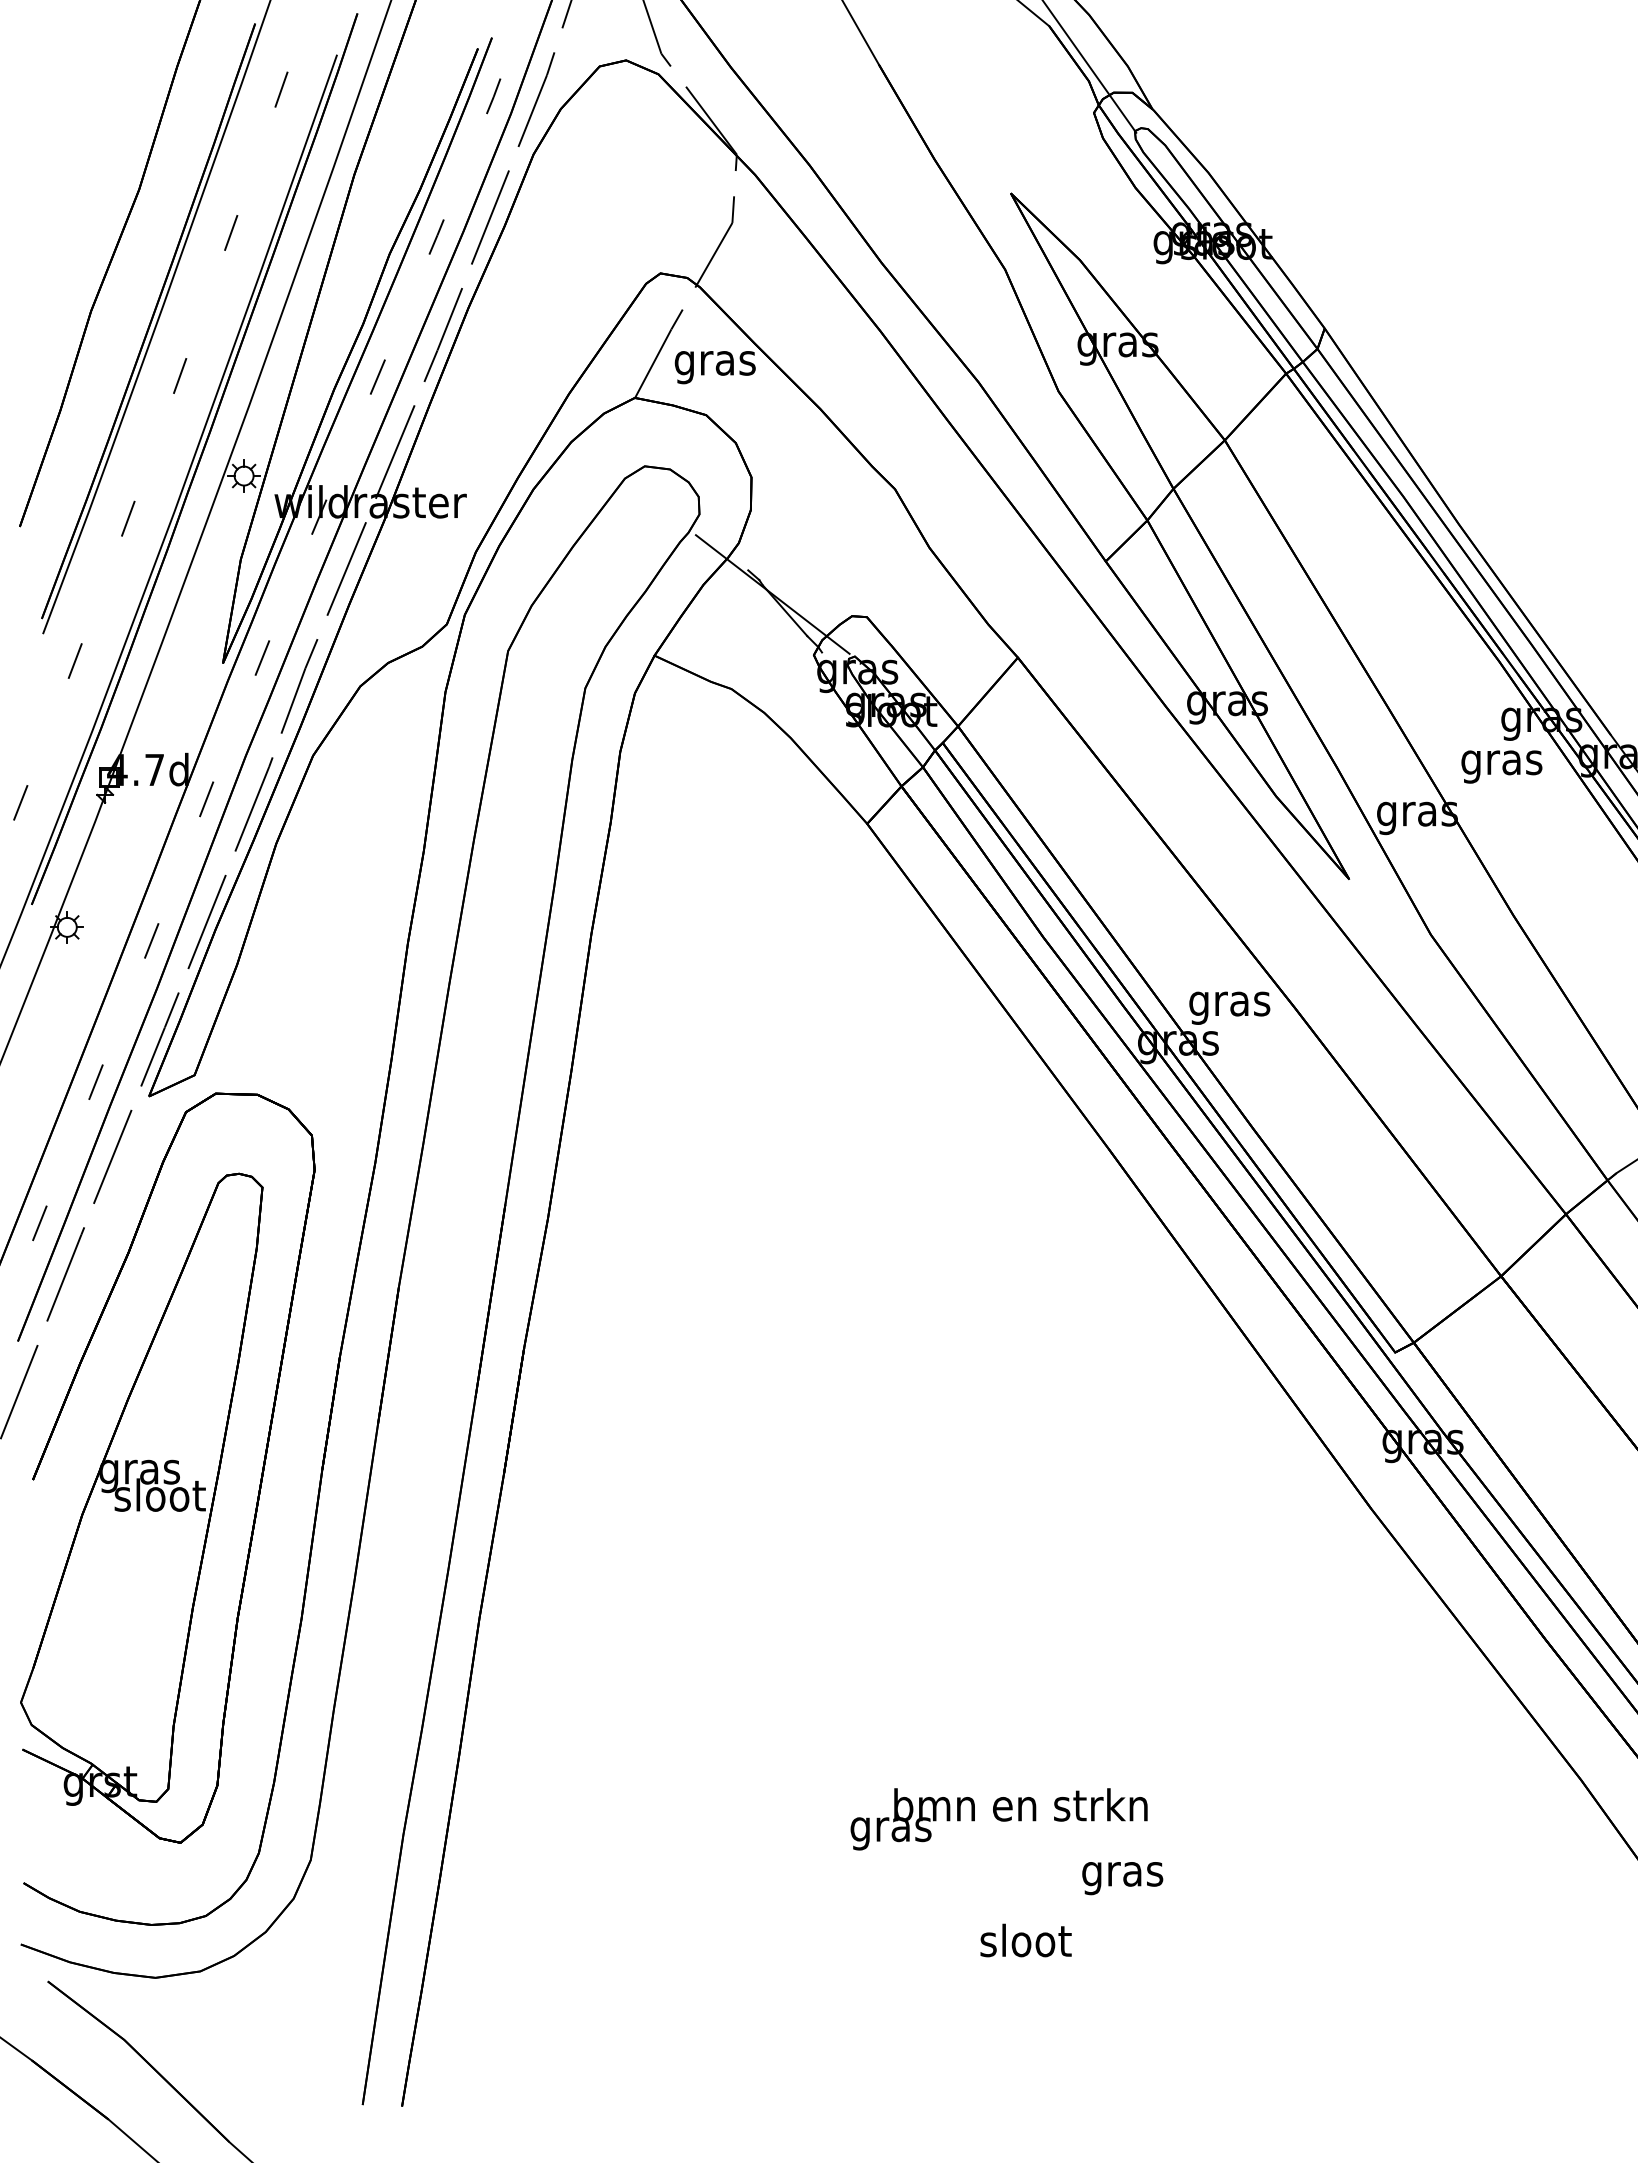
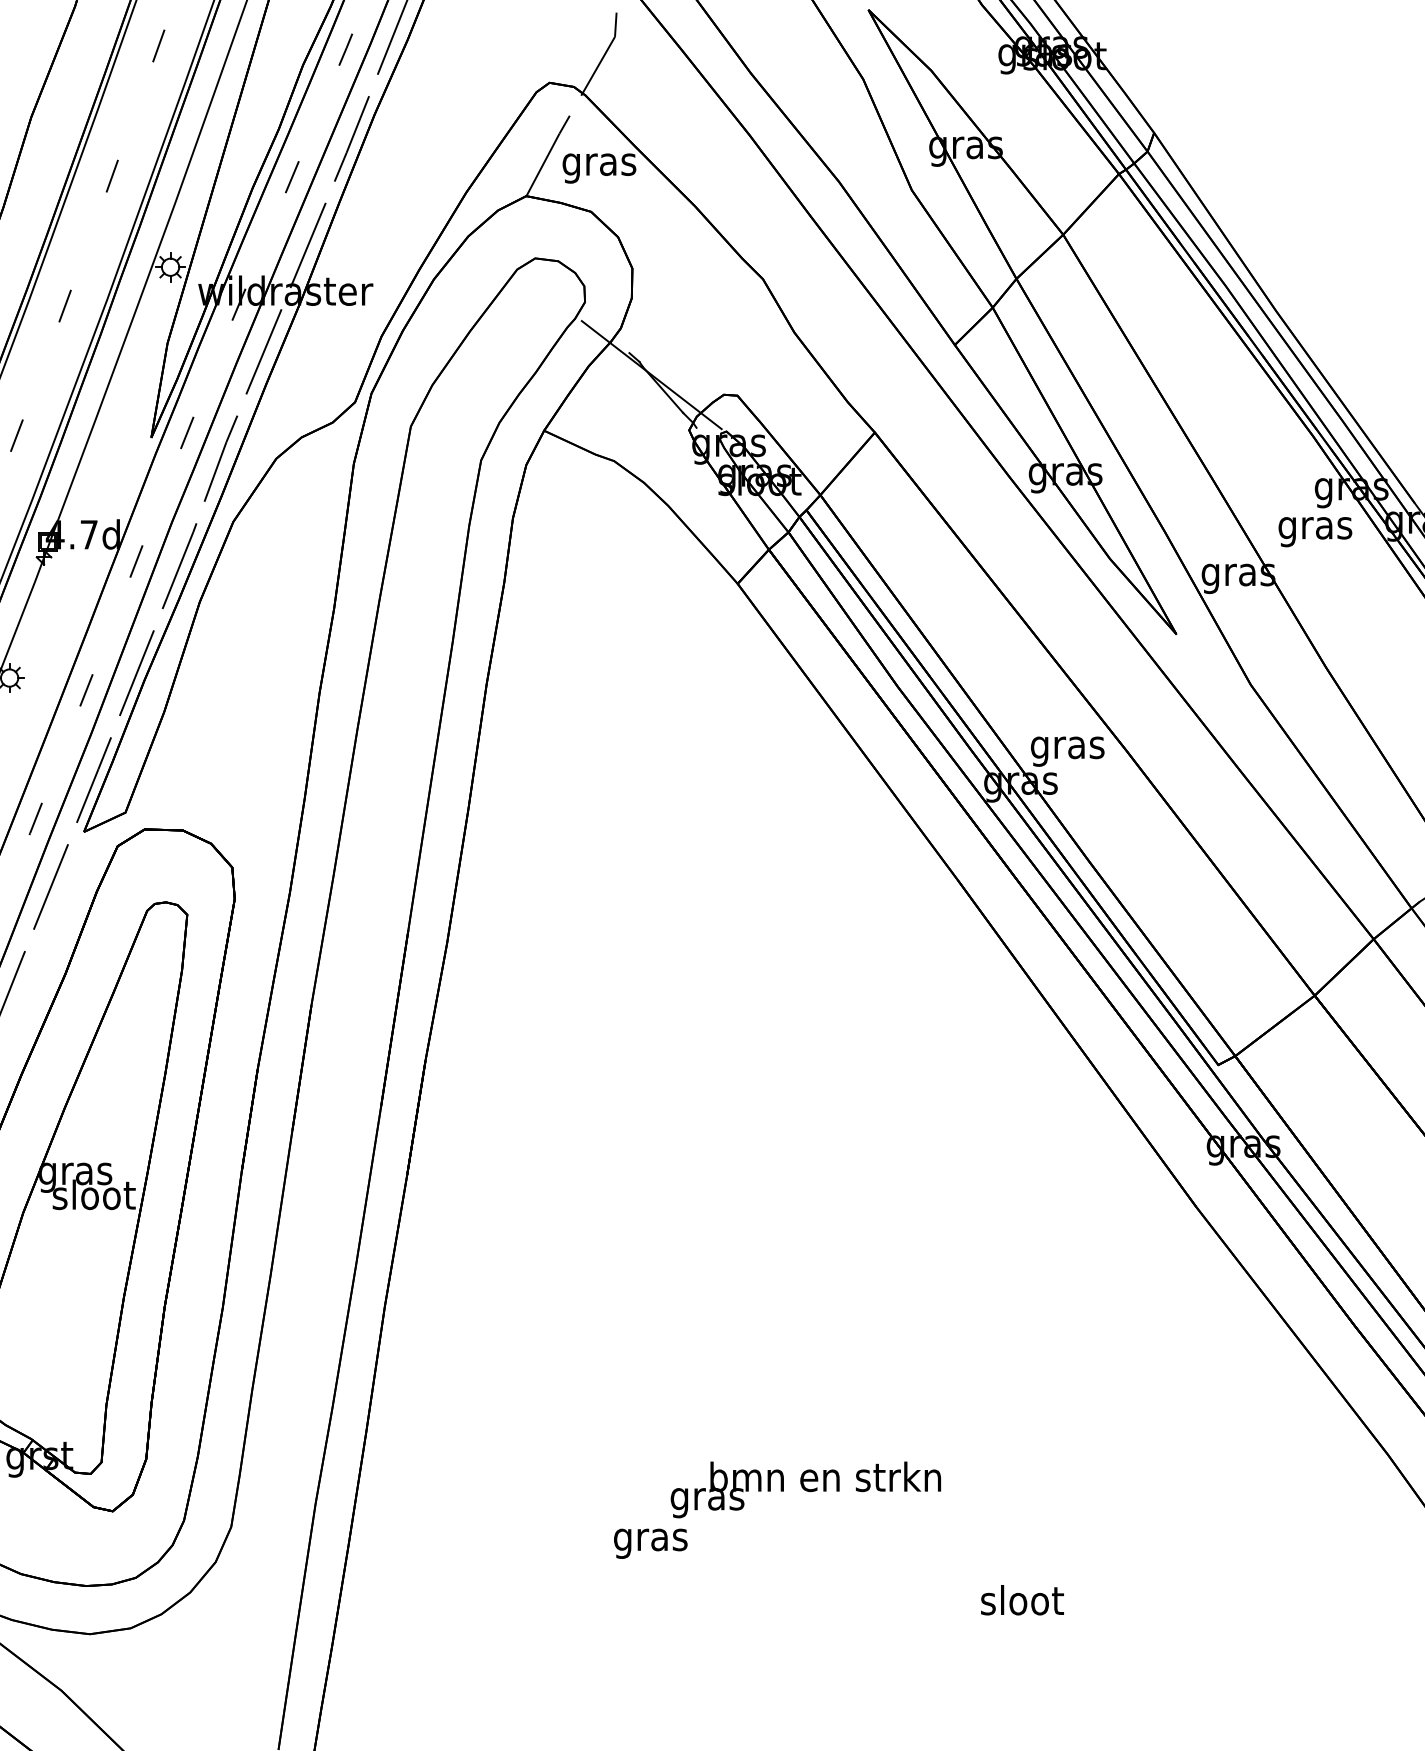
text: (998, 1819) -> (805, 1490), moved
text: (1122, 1878) -> (650, 1543), moved
text: (1025, 1940) -> (1021, 1600), moved

